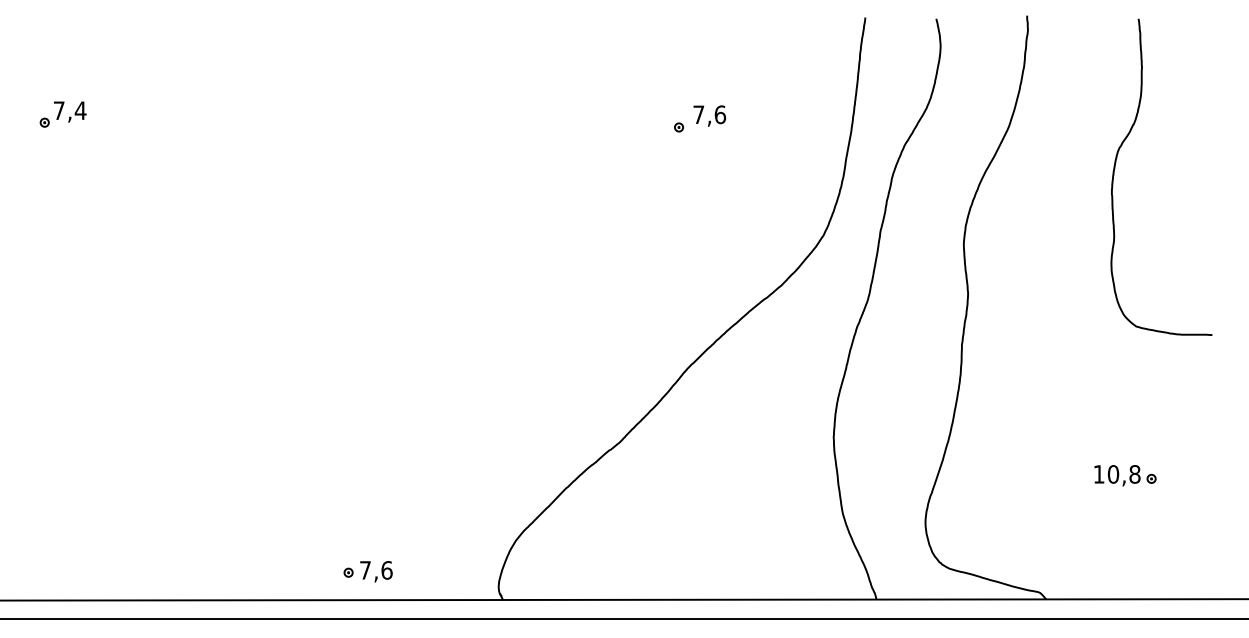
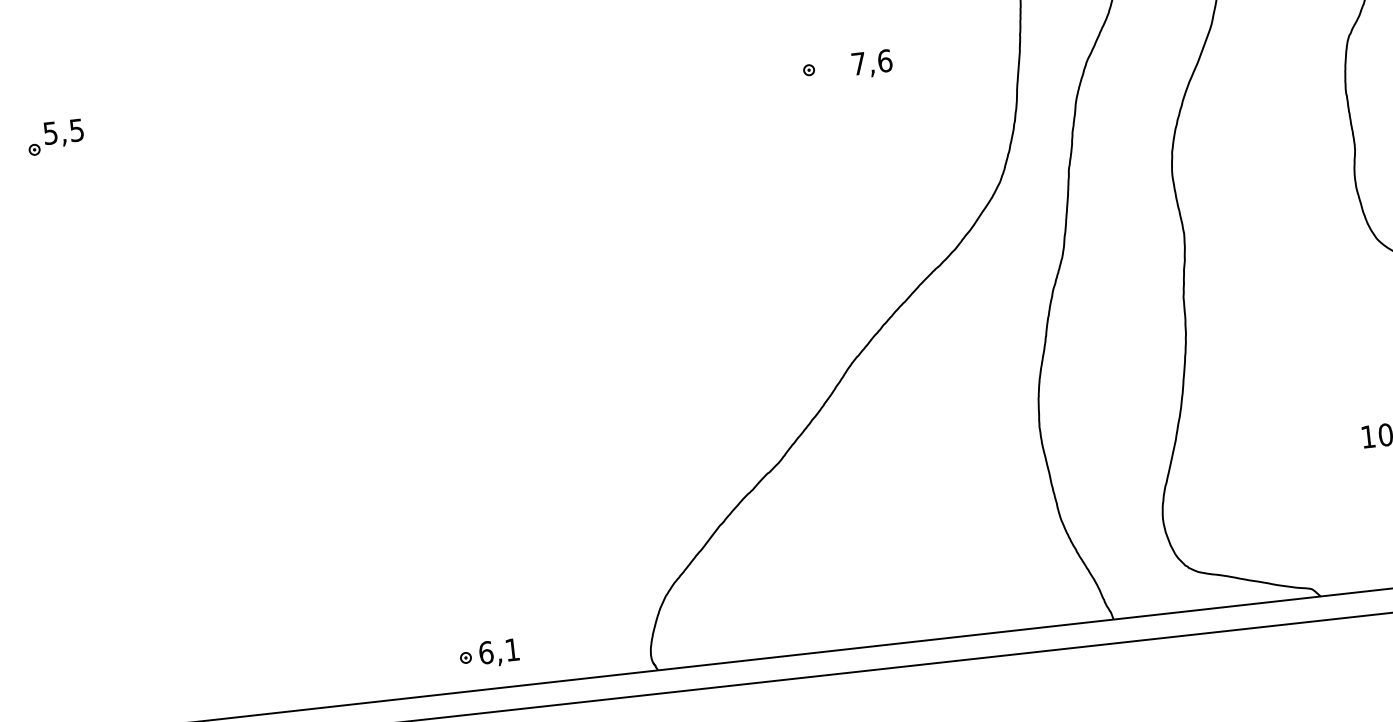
text: (69, 110) -> (63, 131), 7,4 -> 5,5
text: (709, 115) -> (871, 63), moved
text: (376, 570) -> (499, 651), 7,6 -> 6,1

